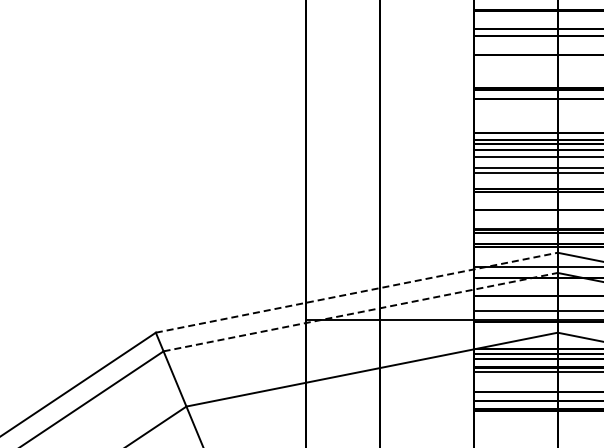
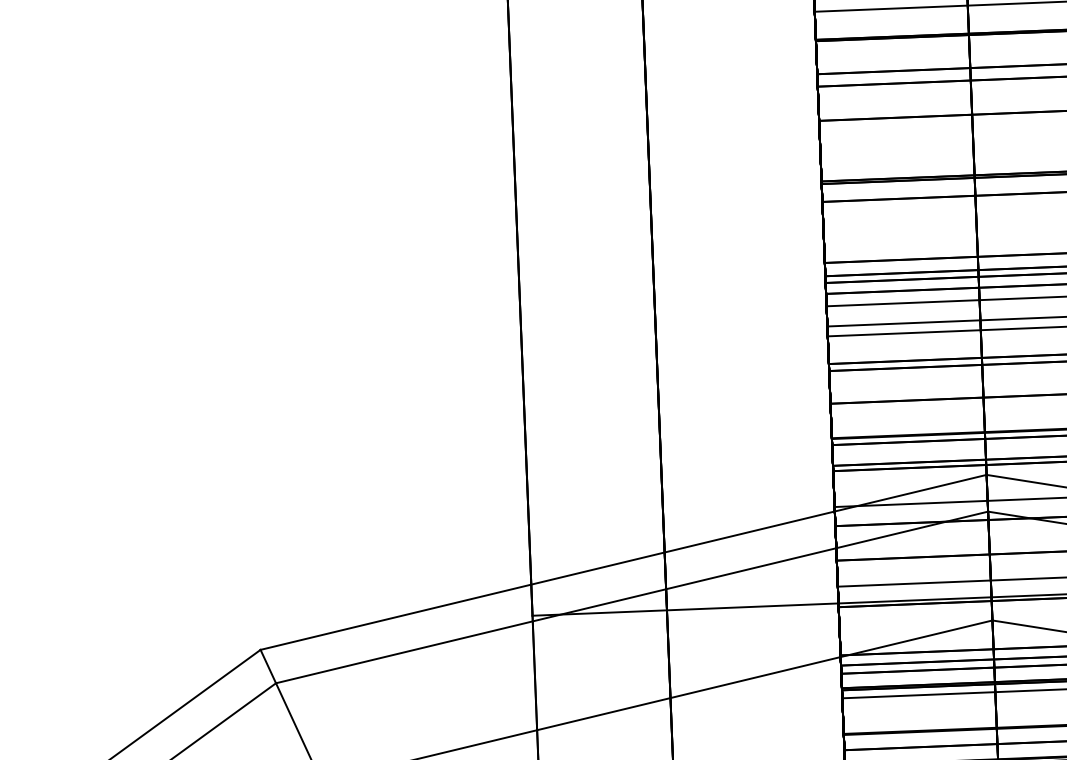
line: (356, 292) -> (623, 561), dashed -> solid
line: (360, 312) -> (631, 598), dashed -> solid

